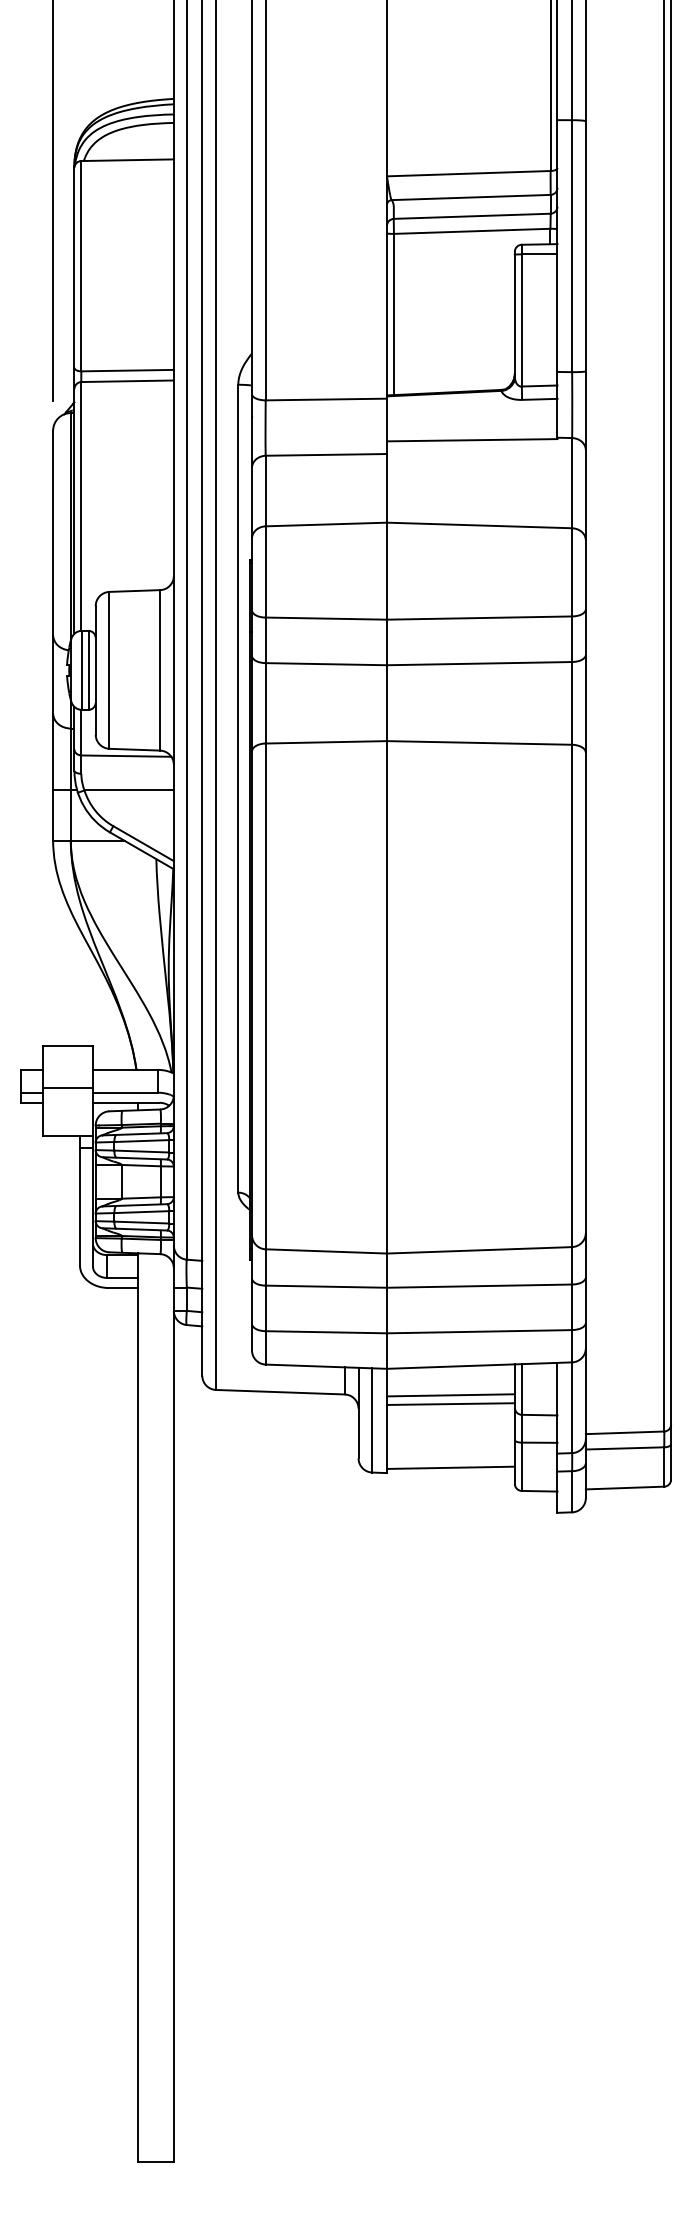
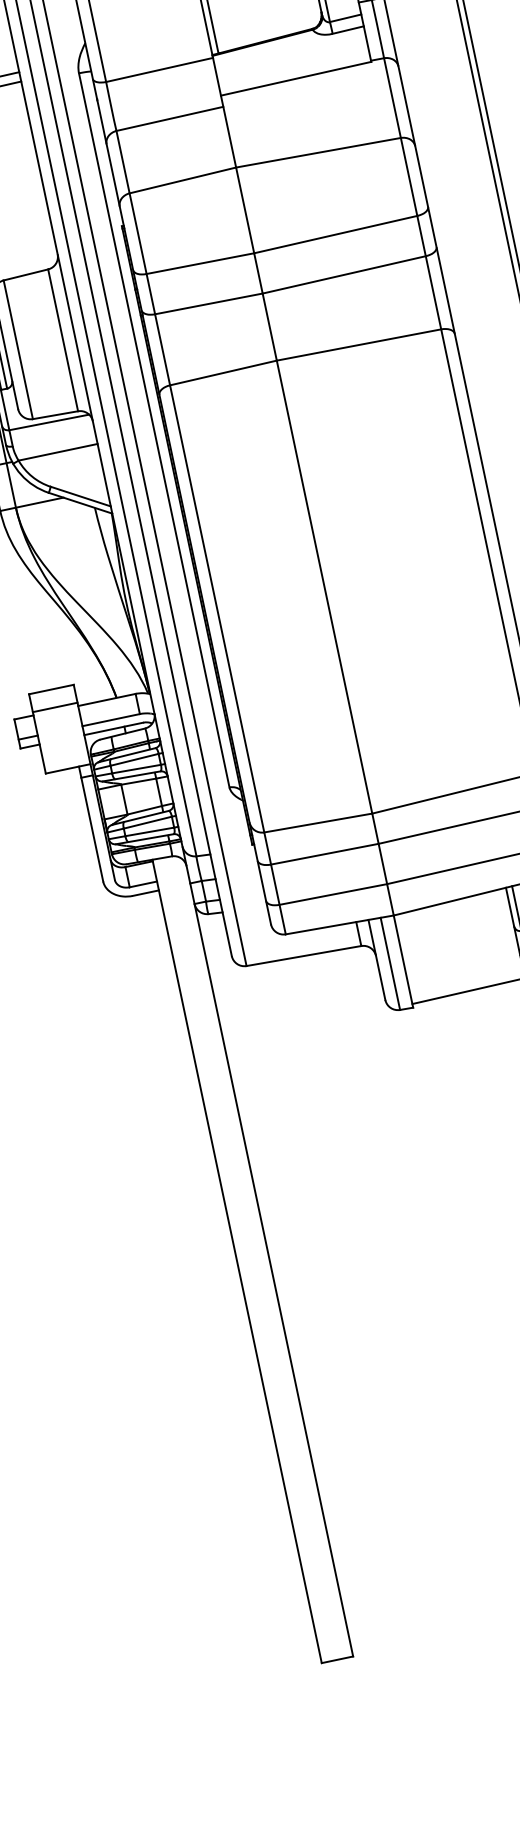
line: (67, 1088) -> (55, 707), moved
line: (450, 1395) -> (454, 927), removed
line: (450, 1403) -> (456, 934), removed

